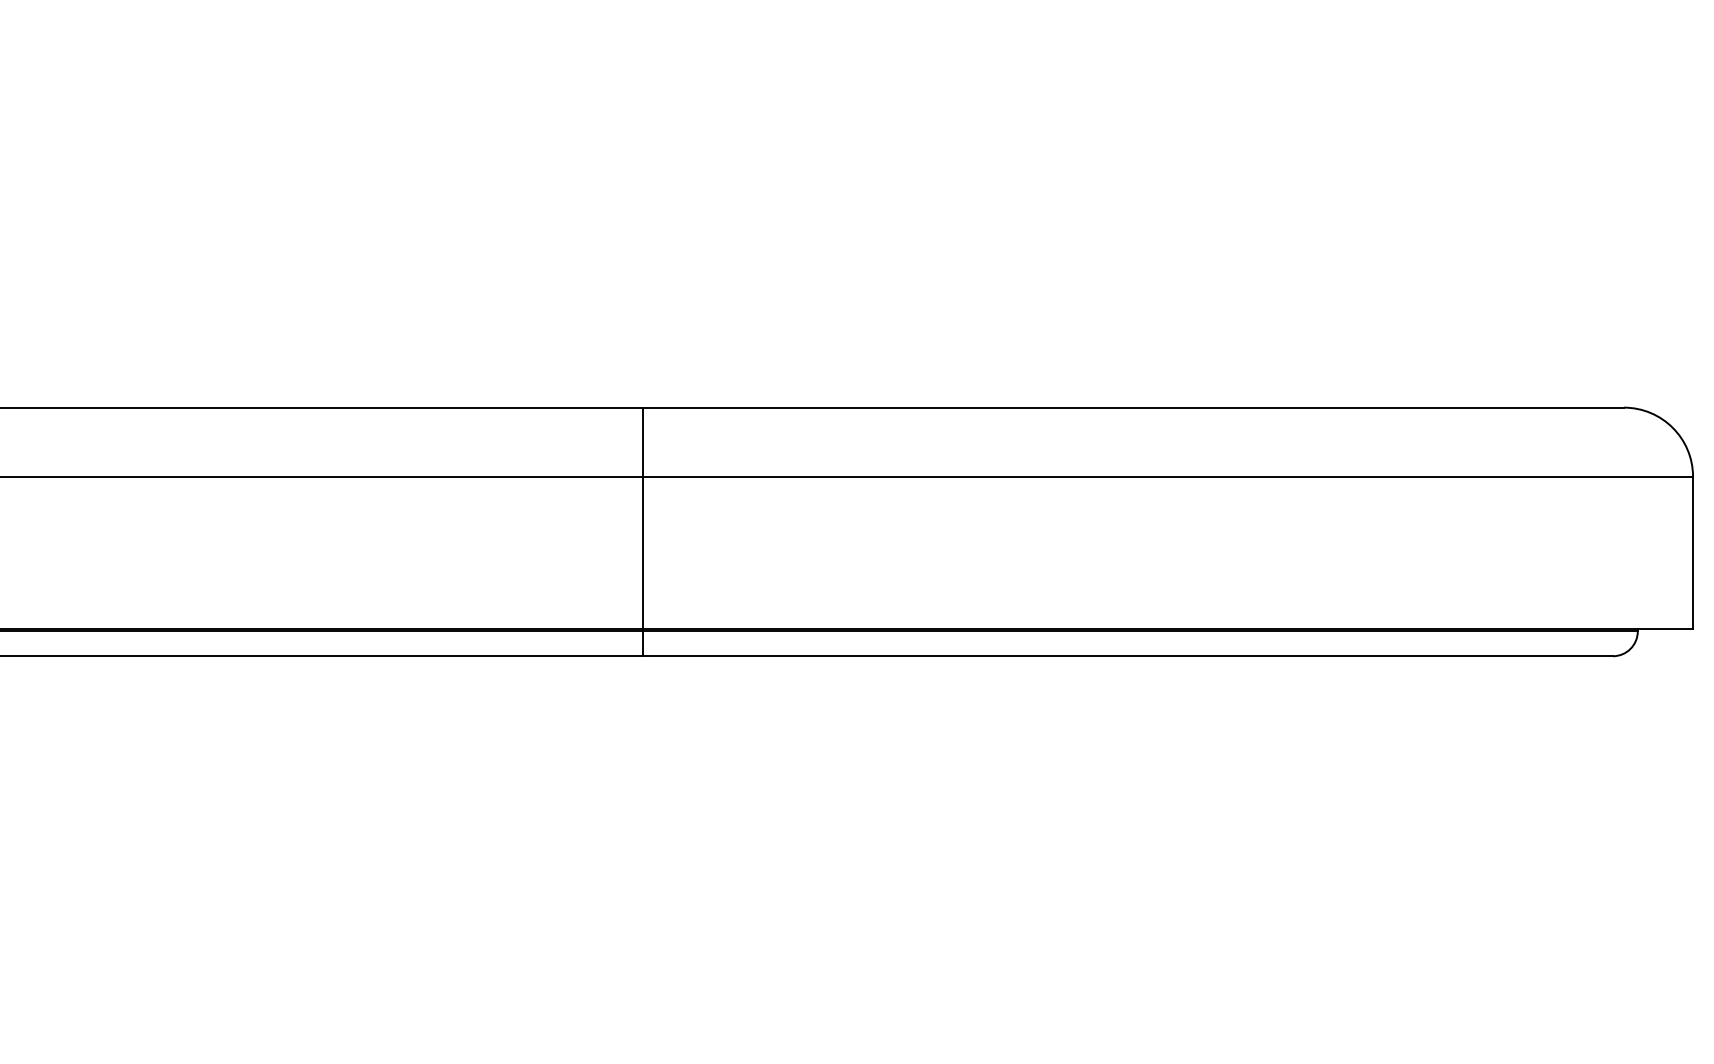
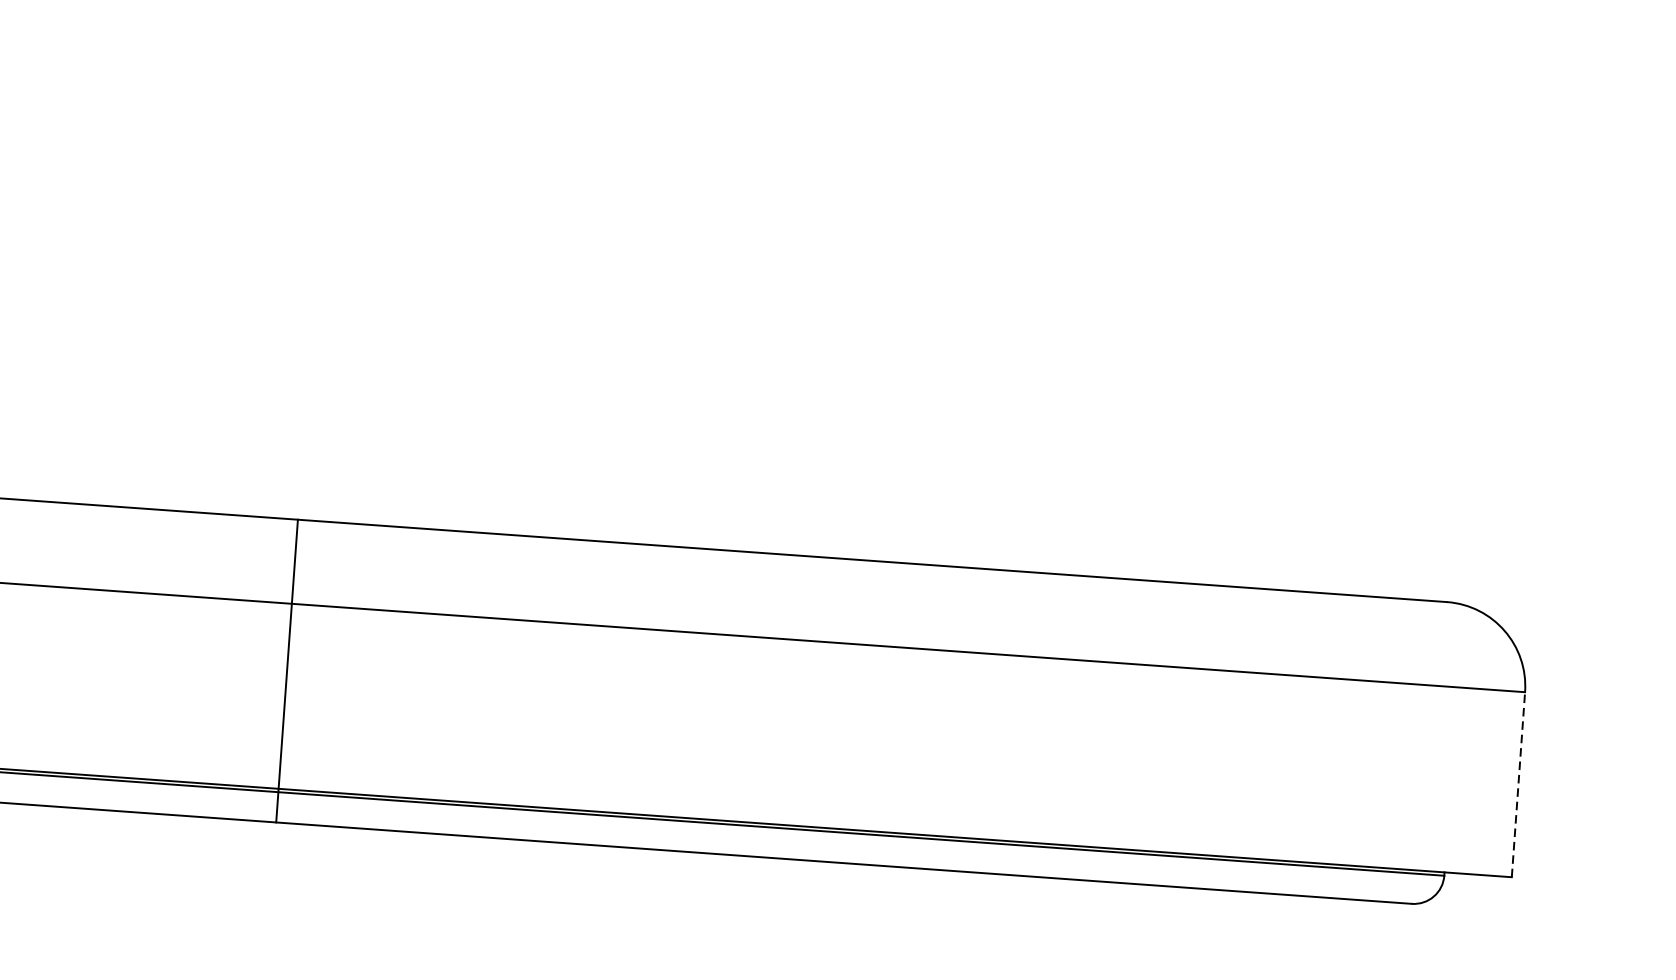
line: (643, 531) -> (287, 670), moved
line: (1693, 552) -> (1519, 784), solid -> dashed

